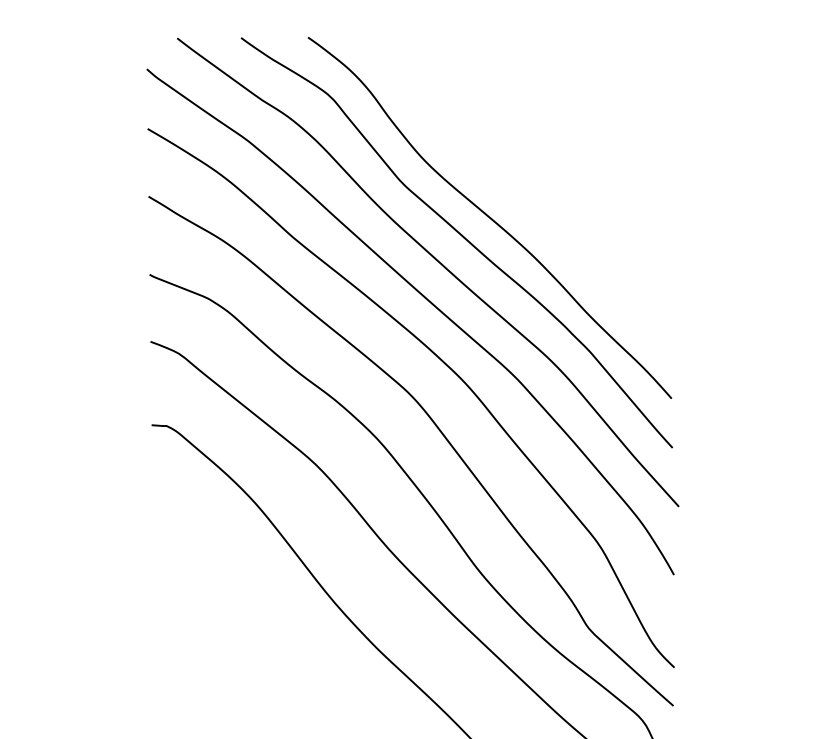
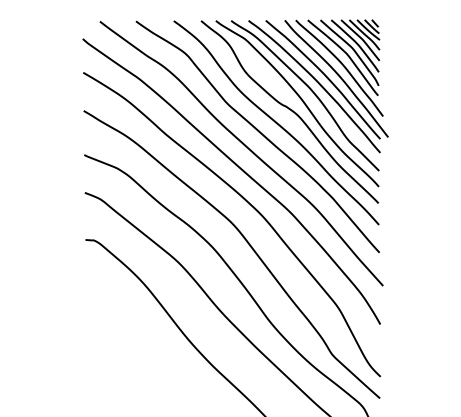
part: (521, 197) -> (294, 111), added

